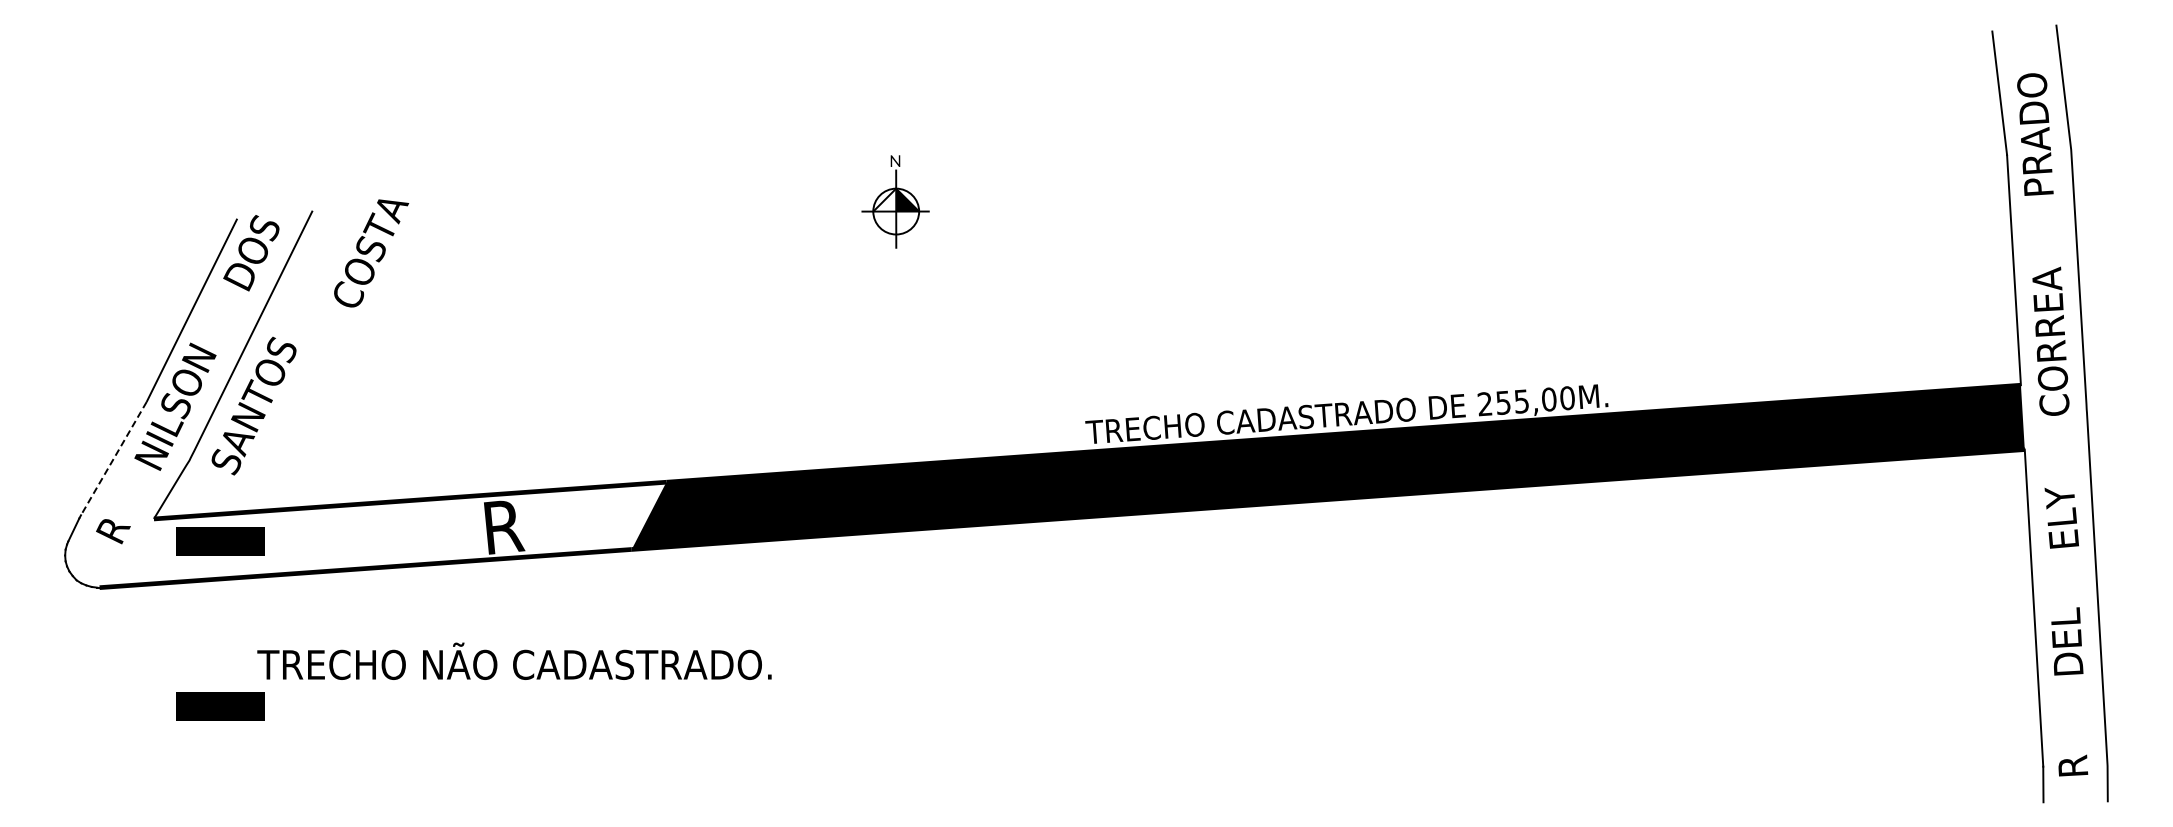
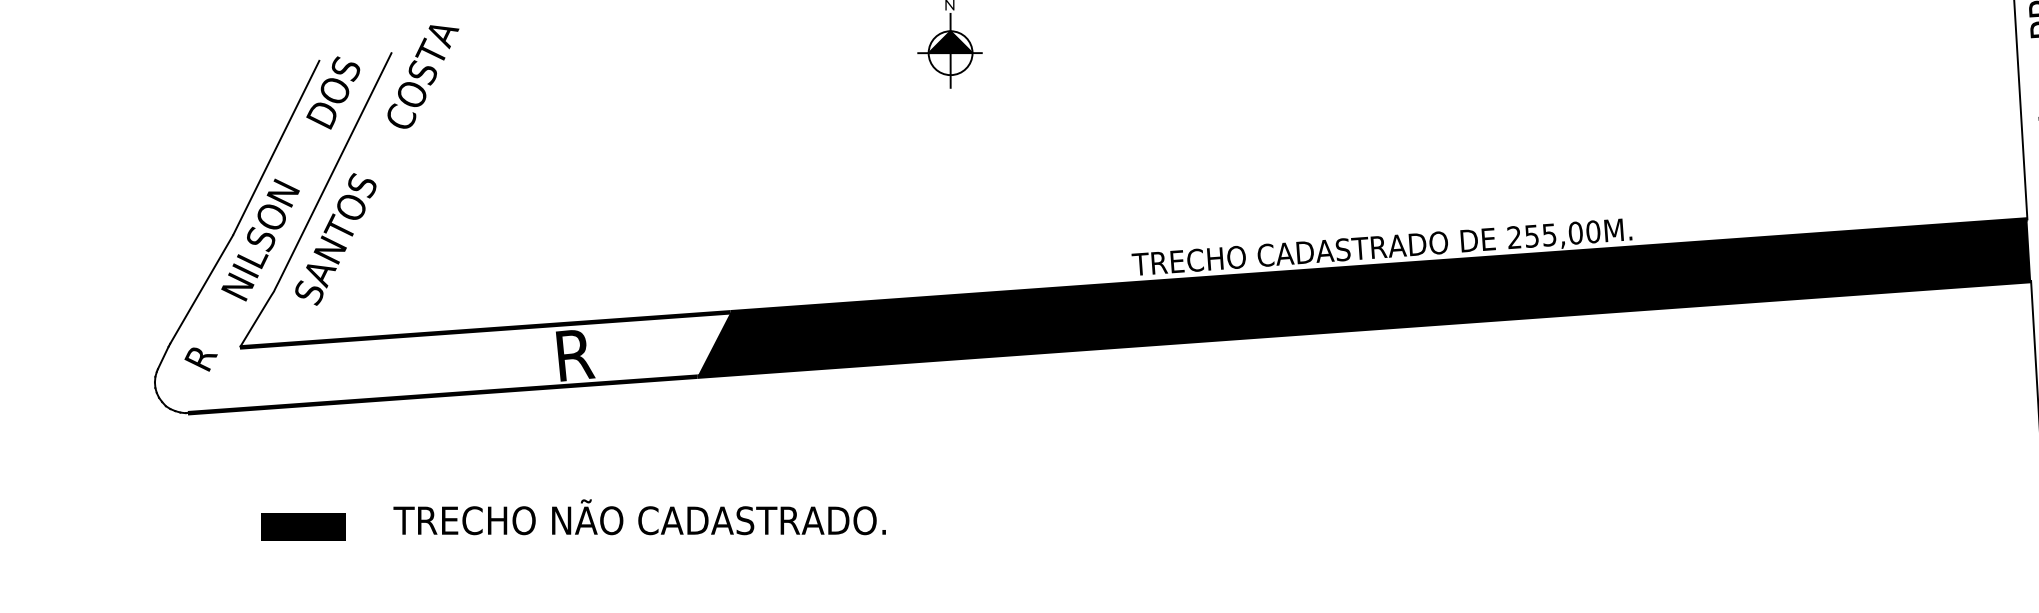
fill: (884, 199) -> (939, 41), added
text: (371, 253) -> (423, 77), moved
line: (113, 459) -> (201, 290), dashed -> solid
line: (220, 541) -> (303, 369), removed
text: (514, 660) -> (639, 516), moved

